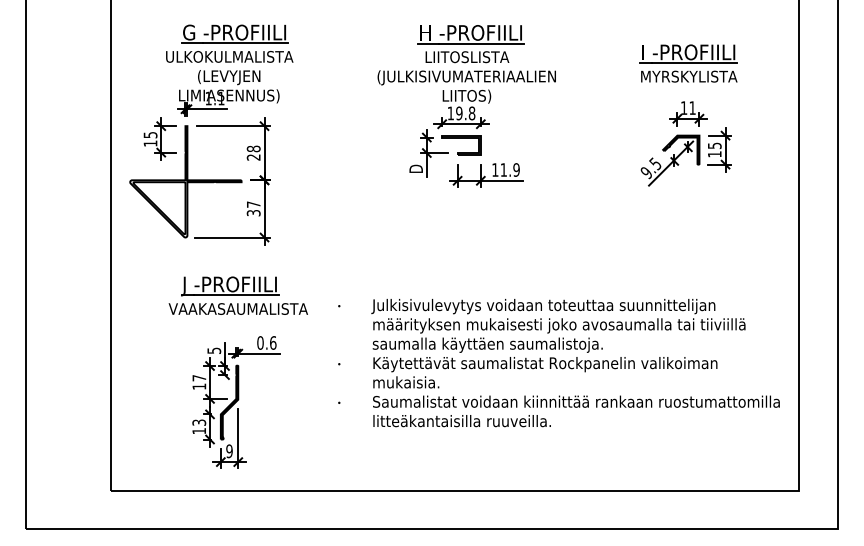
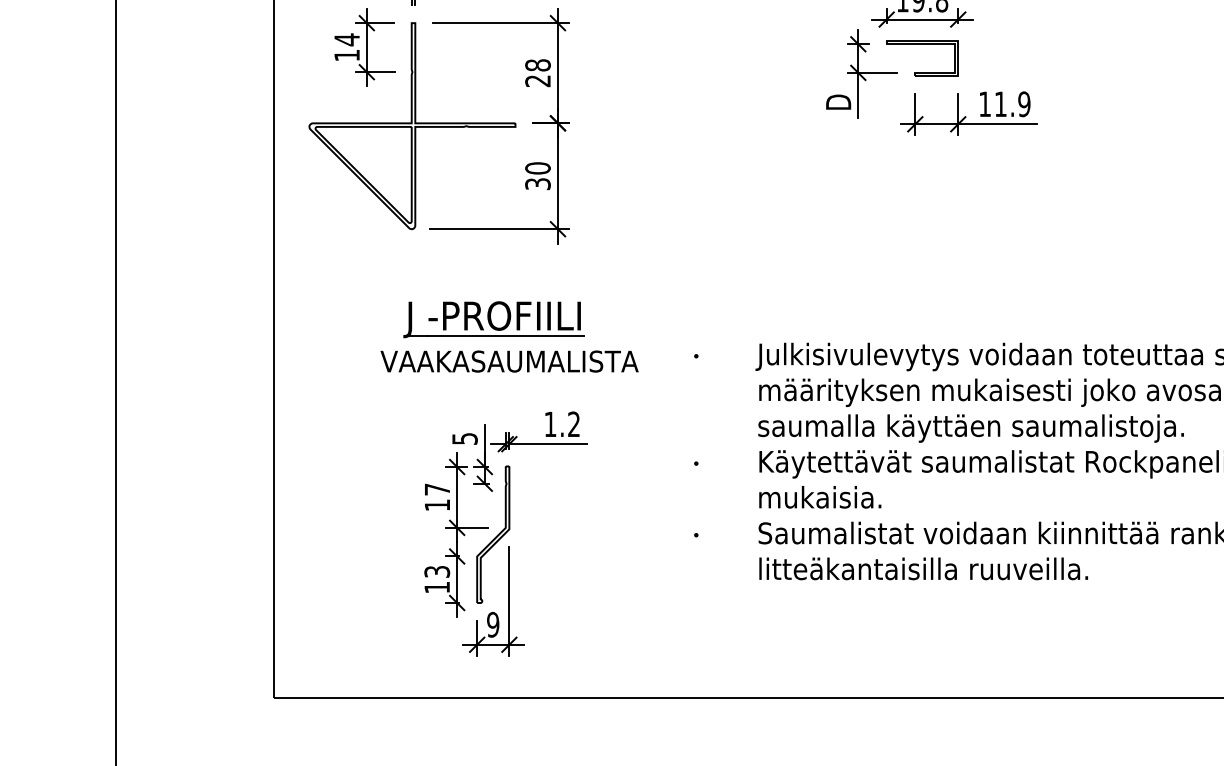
text: (150, 134) -> (346, 38), 15 -> 14
text: (253, 204) -> (537, 168), 37 -> 30
text: (266, 342) -> (561, 423), 0.6 -> 1.2

